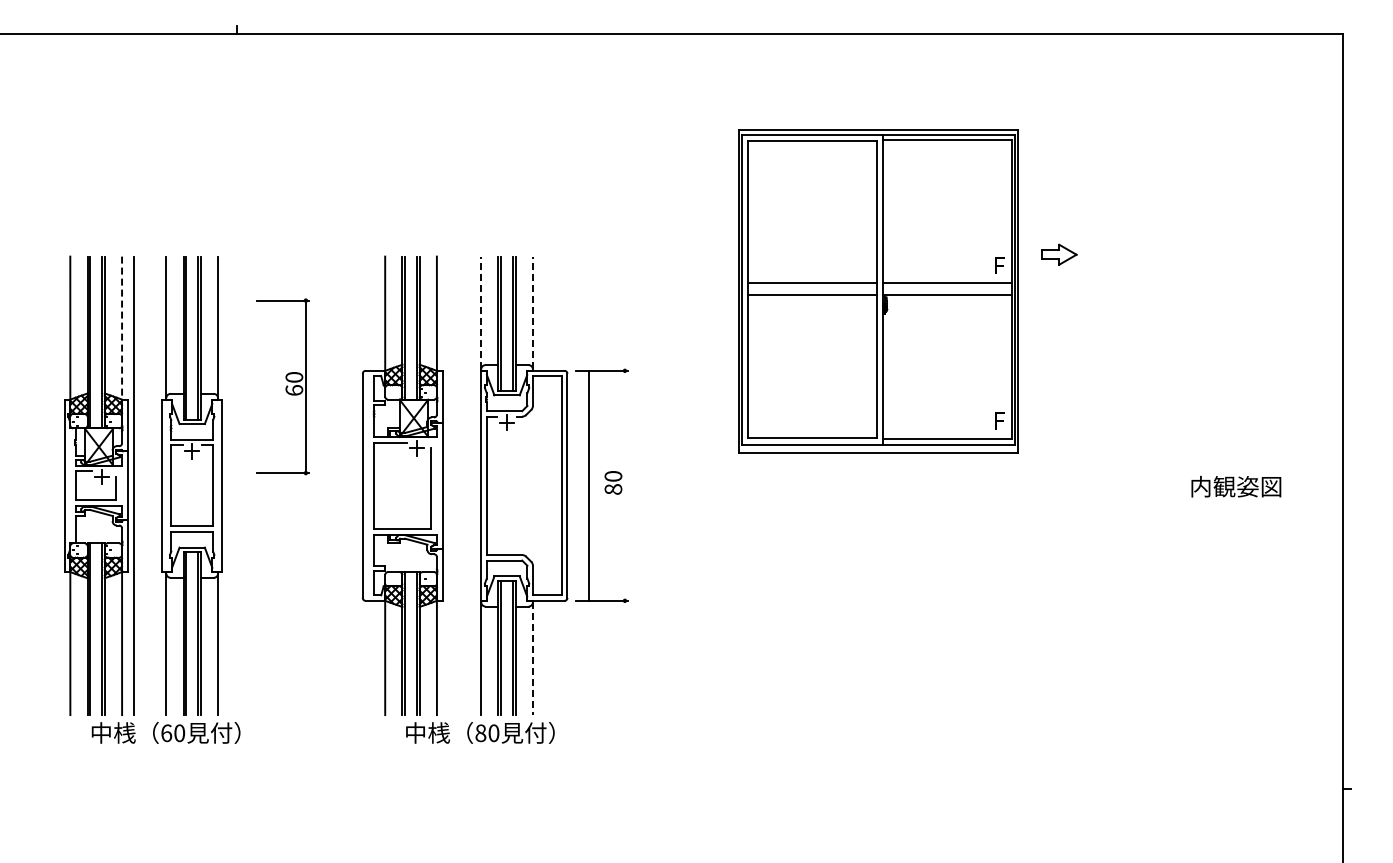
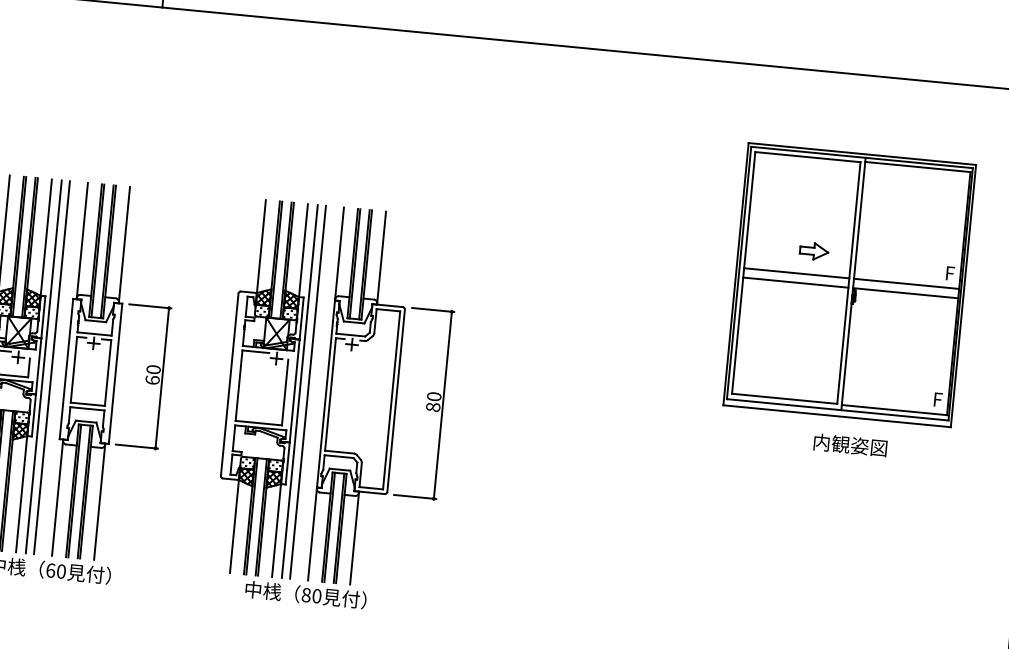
part: (878, 291) -> (849, 284), moved
line: (481, 312) -> (339, 253), dashed -> solid
line: (532, 312) -> (381, 257), dashed -> solid
line: (122, 329) -> (46, 238), dashed -> solid
part: (282, 386) -> (143, 376), moved
line: (144, 485) -> (52, 367), added
line: (449, 485) -> (300, 391), added
line: (459, 485) -> (308, 392), added
line: (588, 485) -> (442, 404), moved
text: (1236, 486) -> (850, 445), moved
line: (532, 659) -> (354, 539), dashed -> solid

